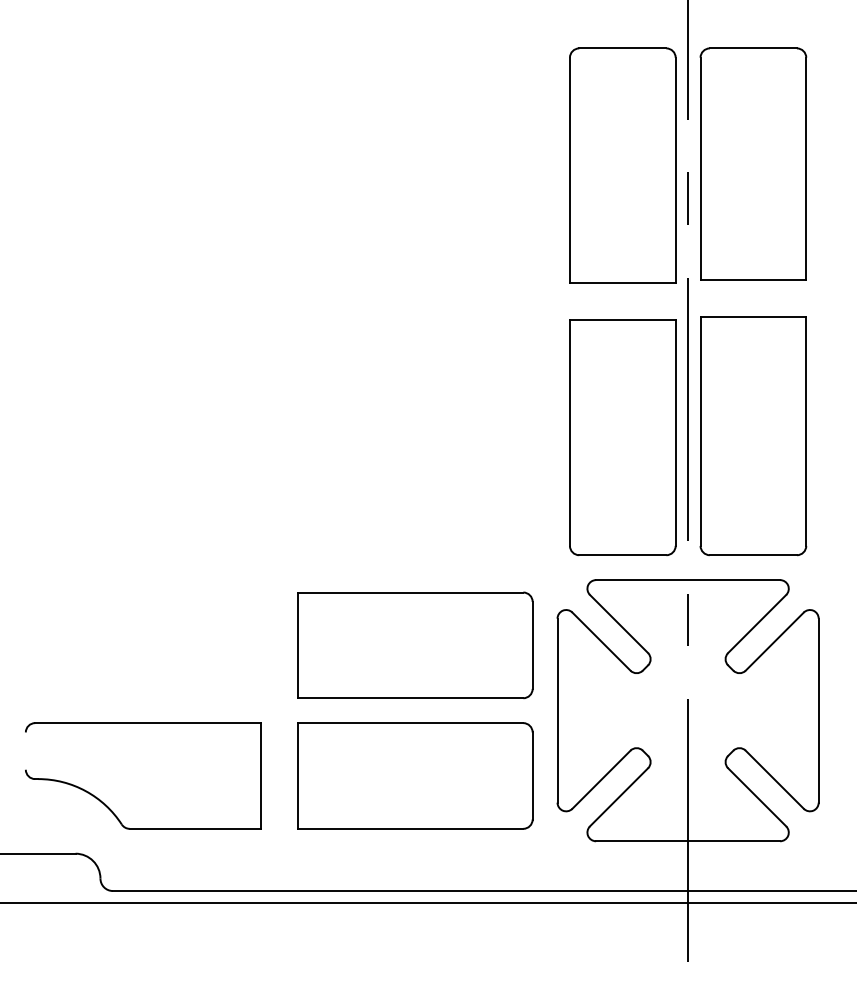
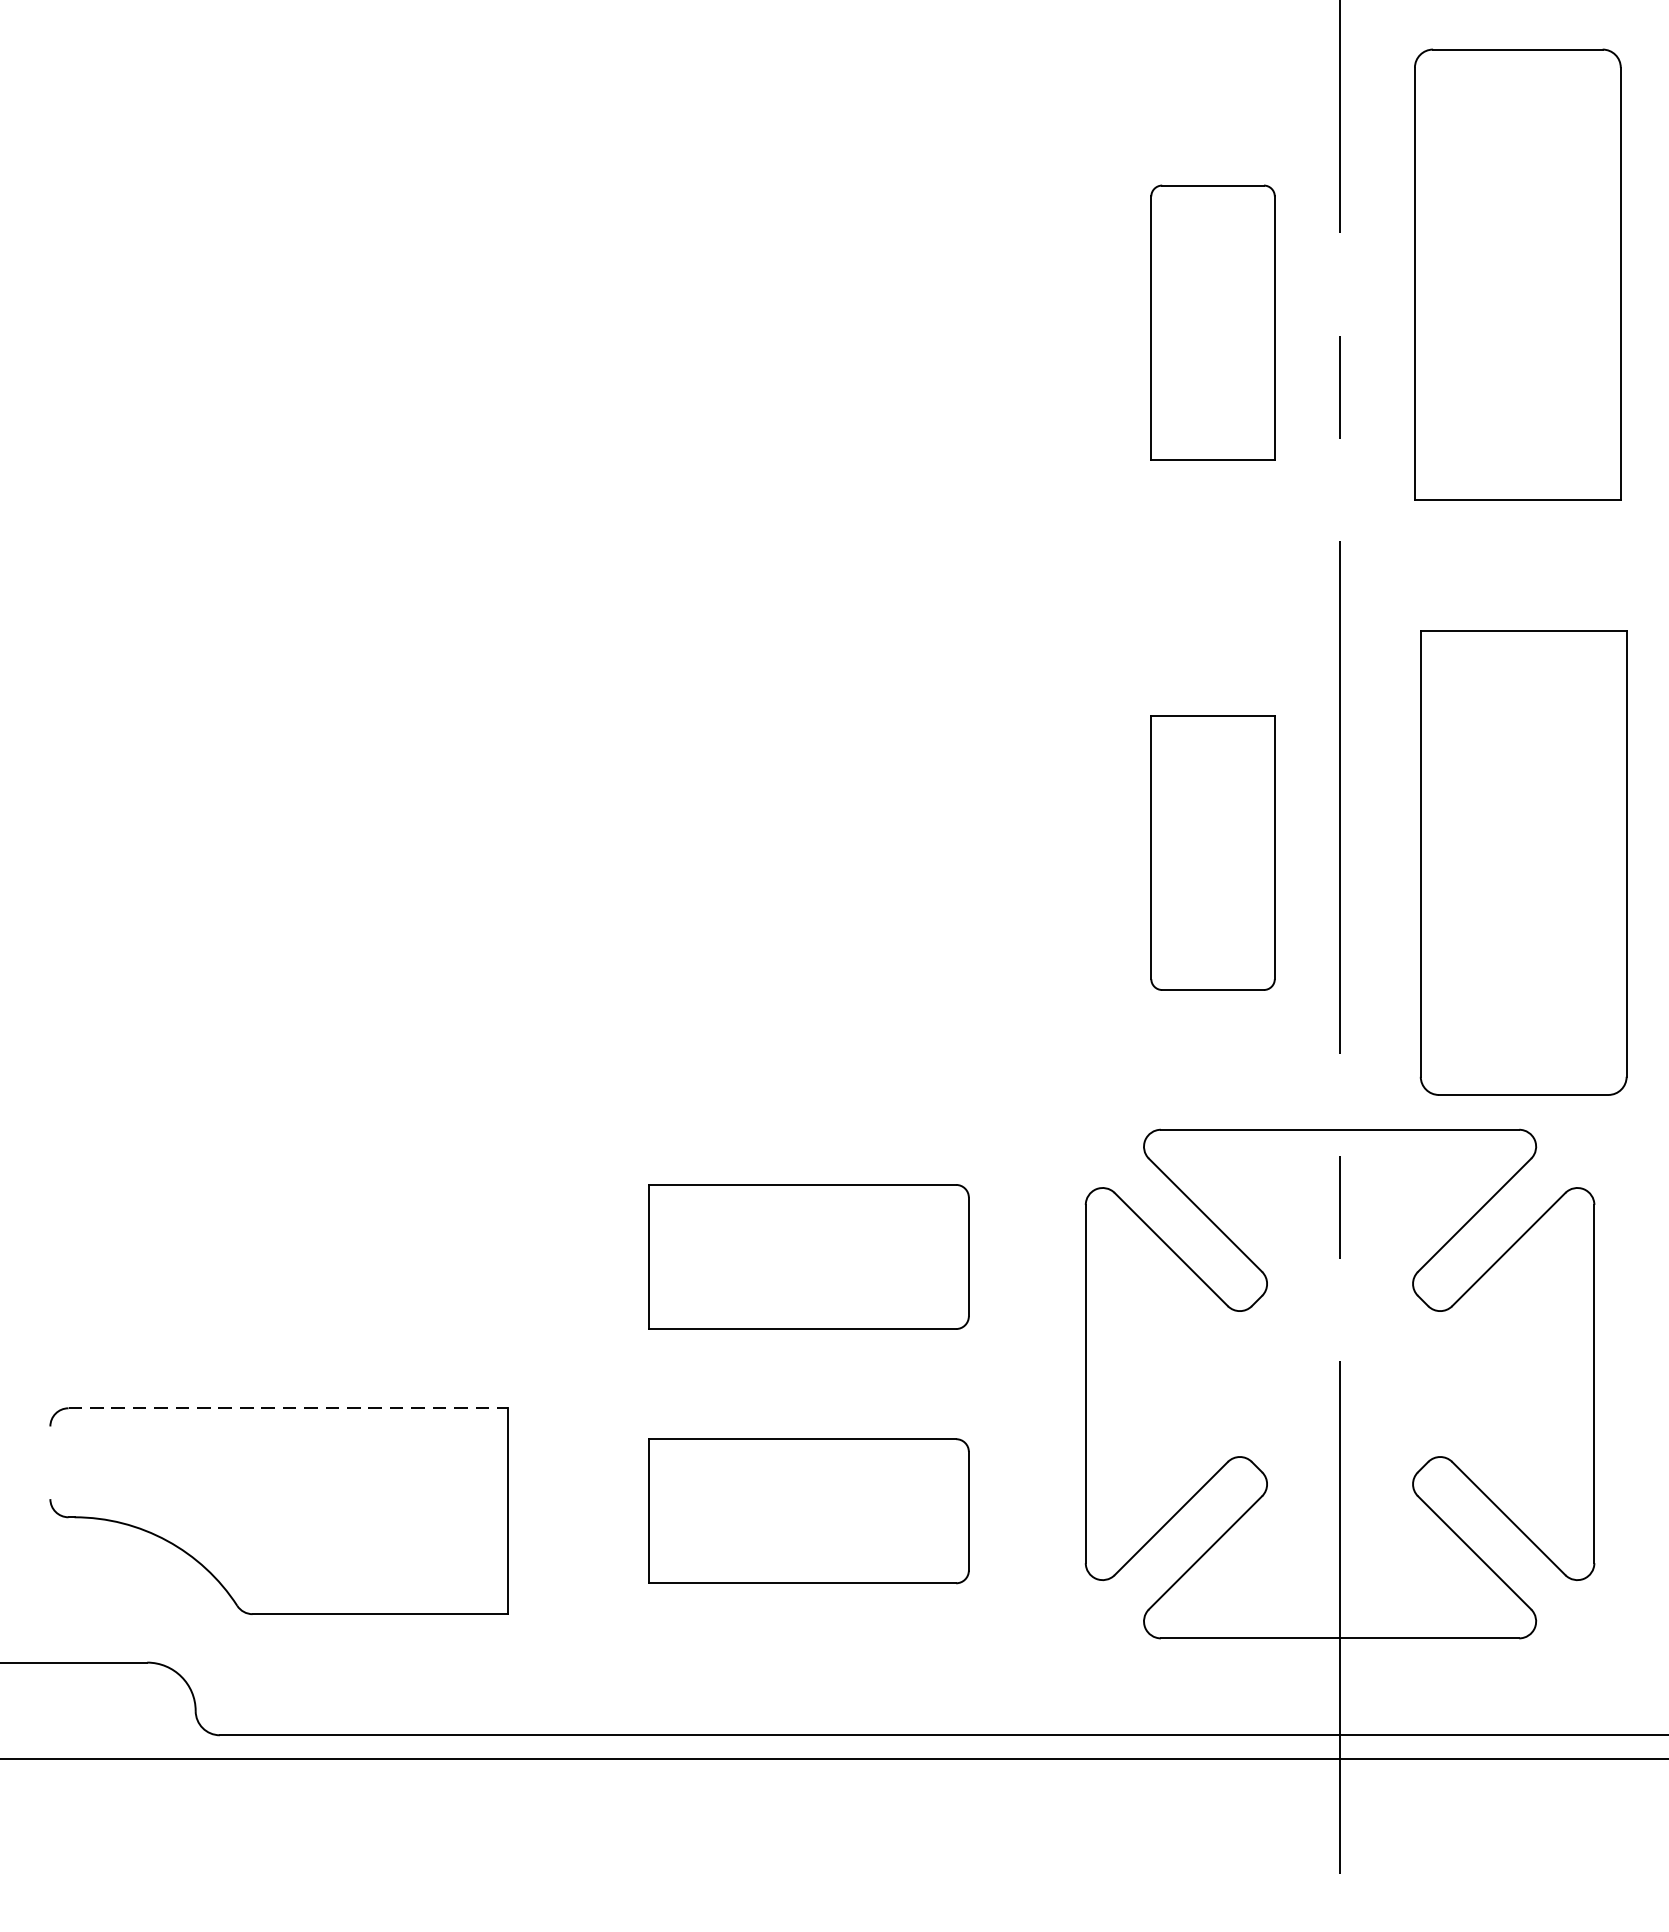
part: (753, 163) -> (1518, 273), moved
part: (622, 165) -> (1212, 322), size x0.6
part: (753, 436) -> (1523, 863), moved
part: (622, 437) -> (1212, 852), size x0.6
part: (415, 645) -> (809, 1257), size x0.7
line: (147, 723) -> (287, 1409), solid -> dashed
part: (415, 775) -> (809, 1510), size x0.7

